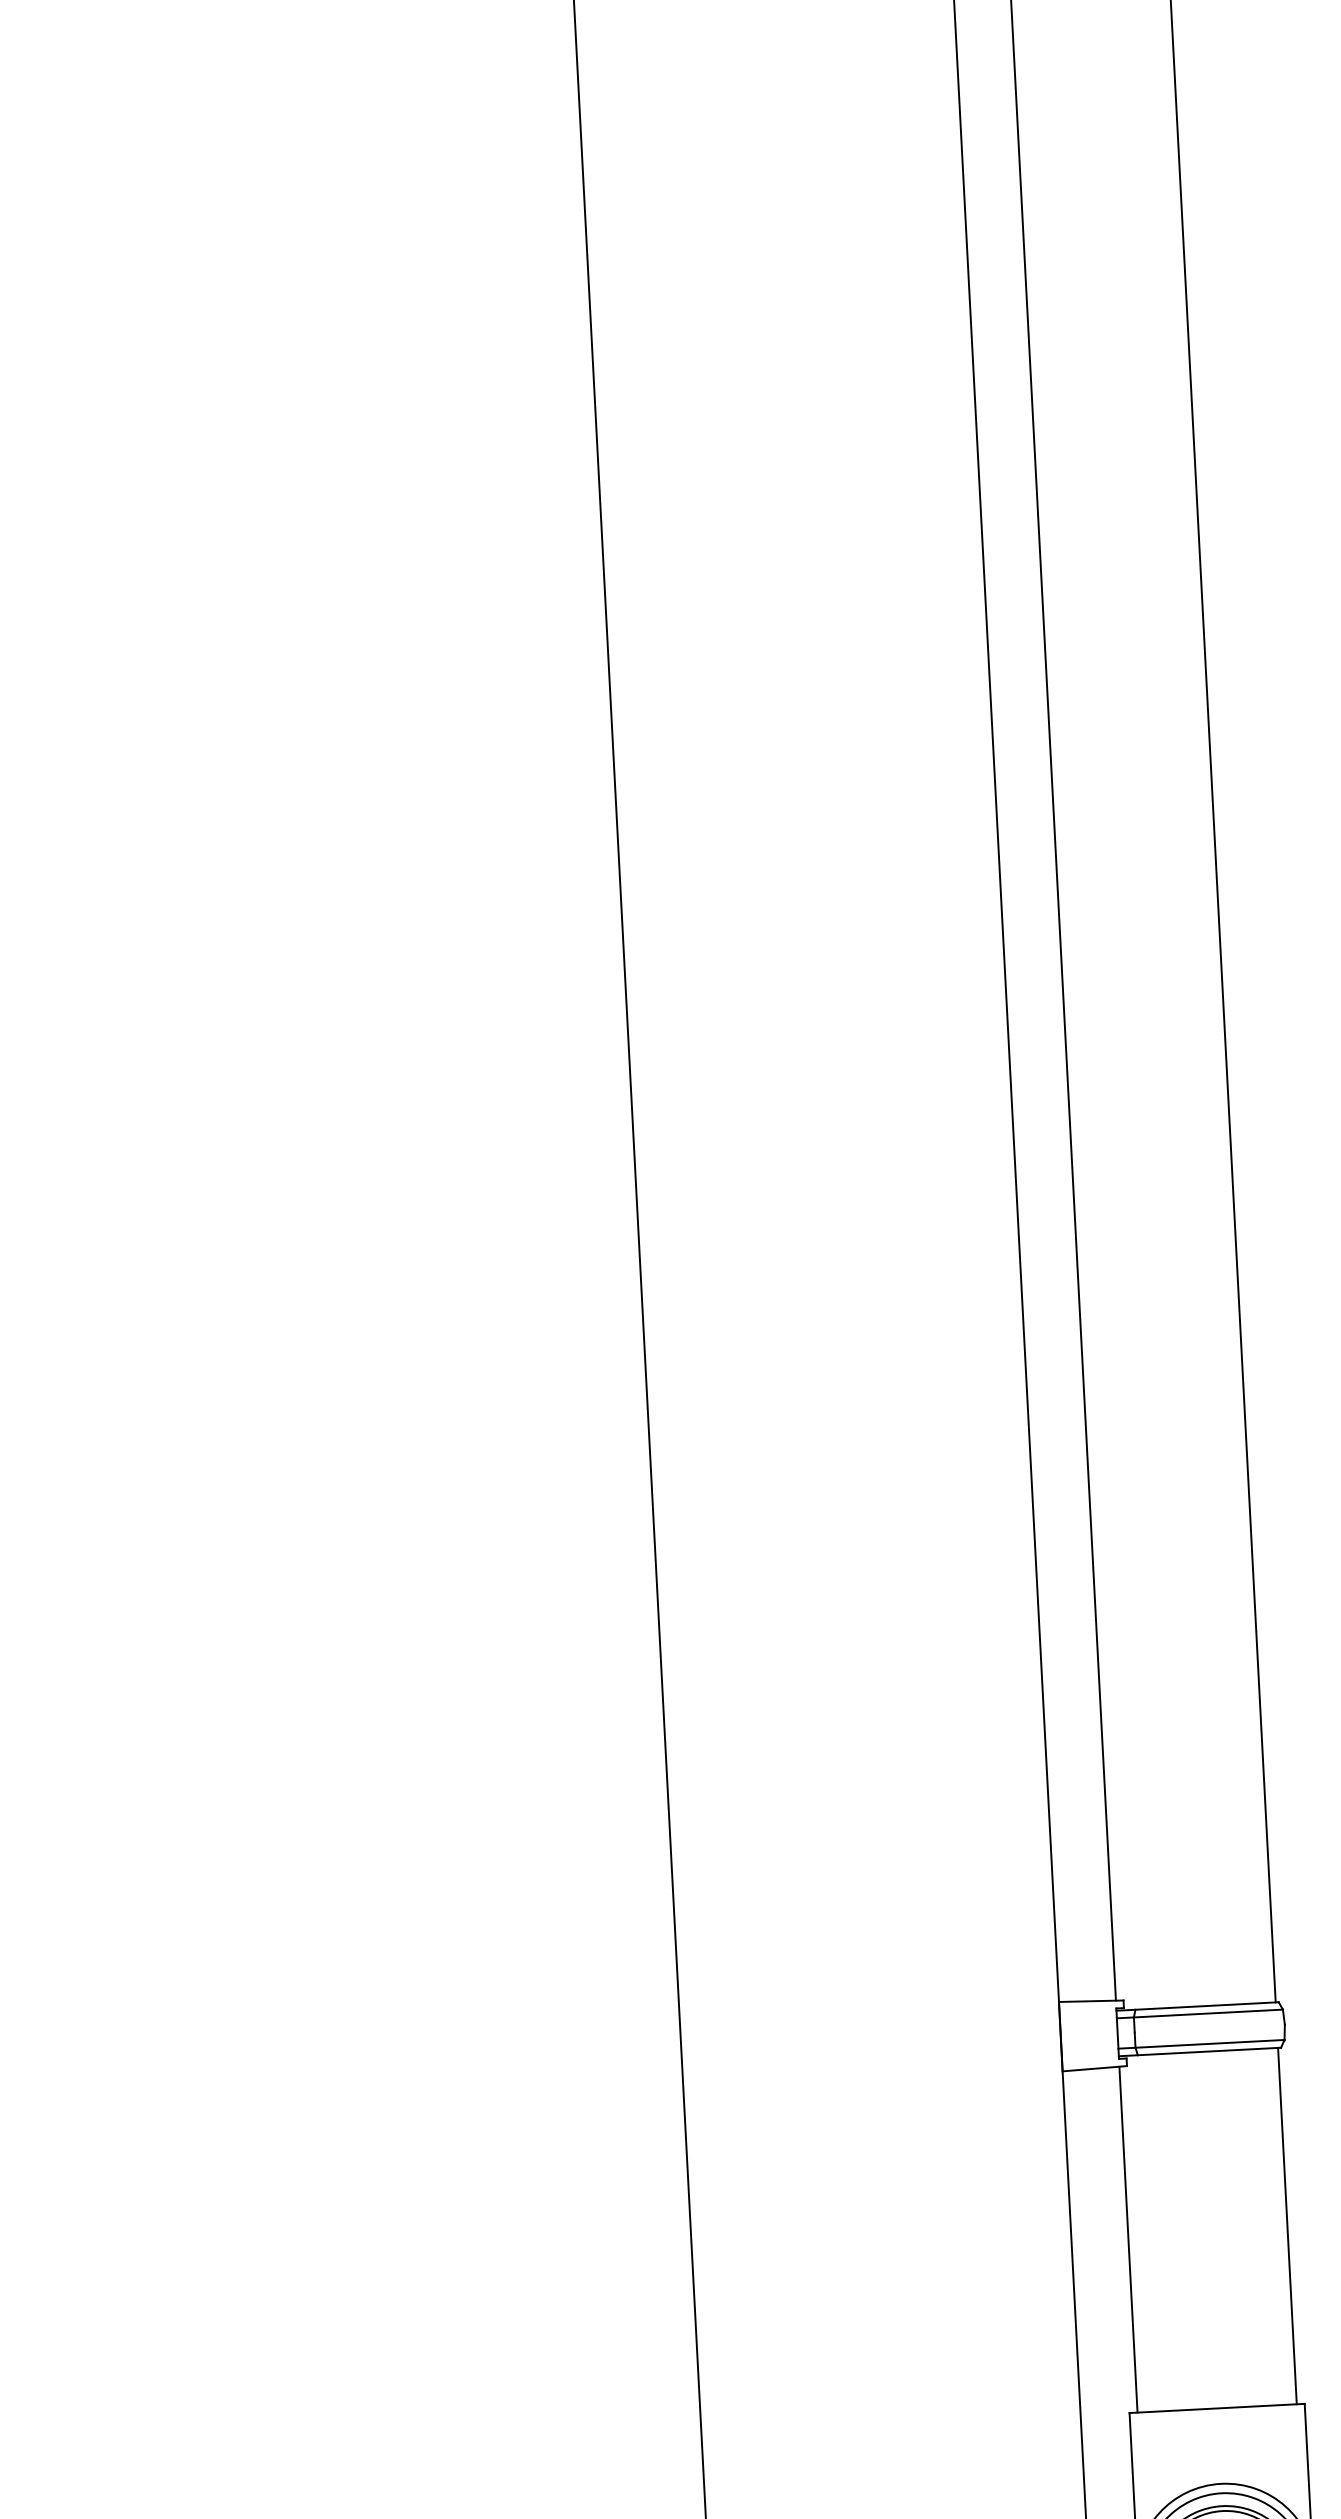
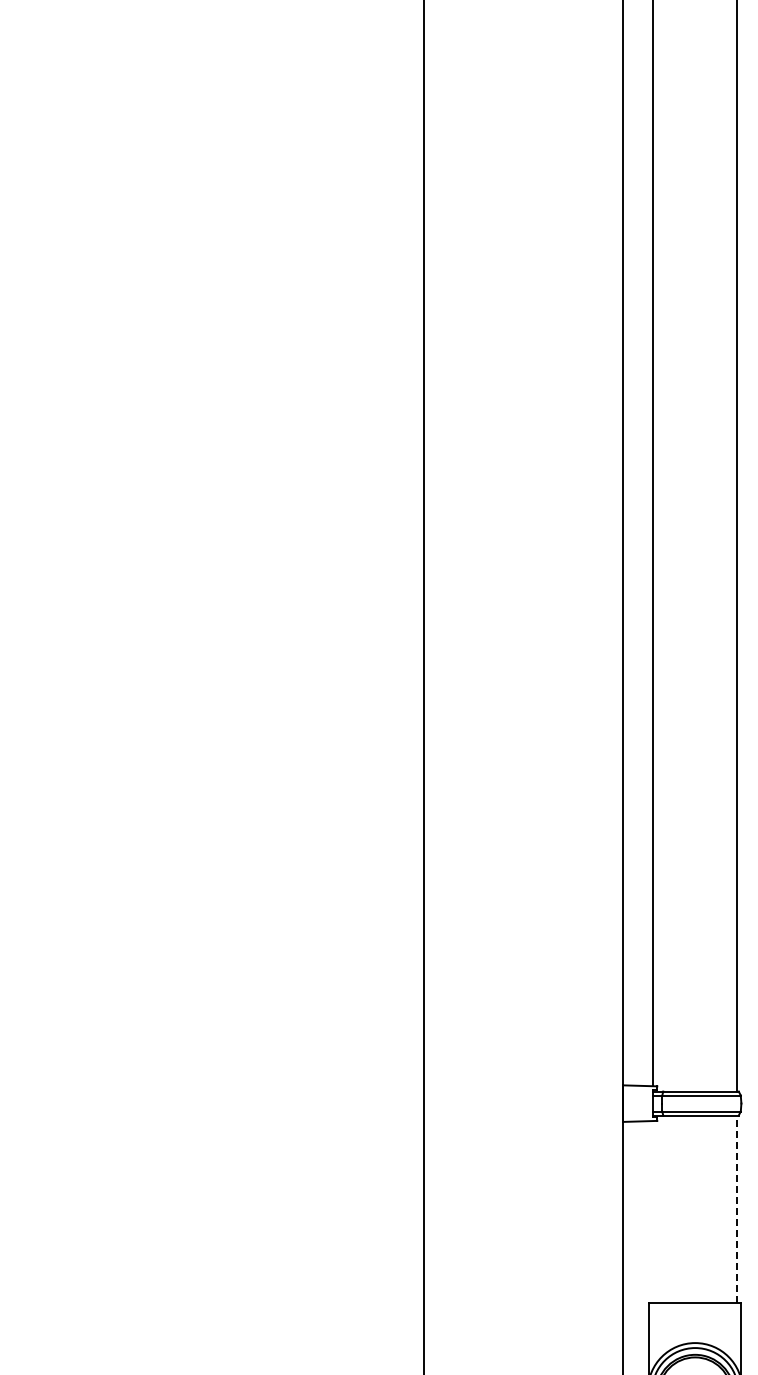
line: (1288, 2226) -> (737, 1209), solid -> dashed
line: (1128, 2240) -> (653, 1212), removed

